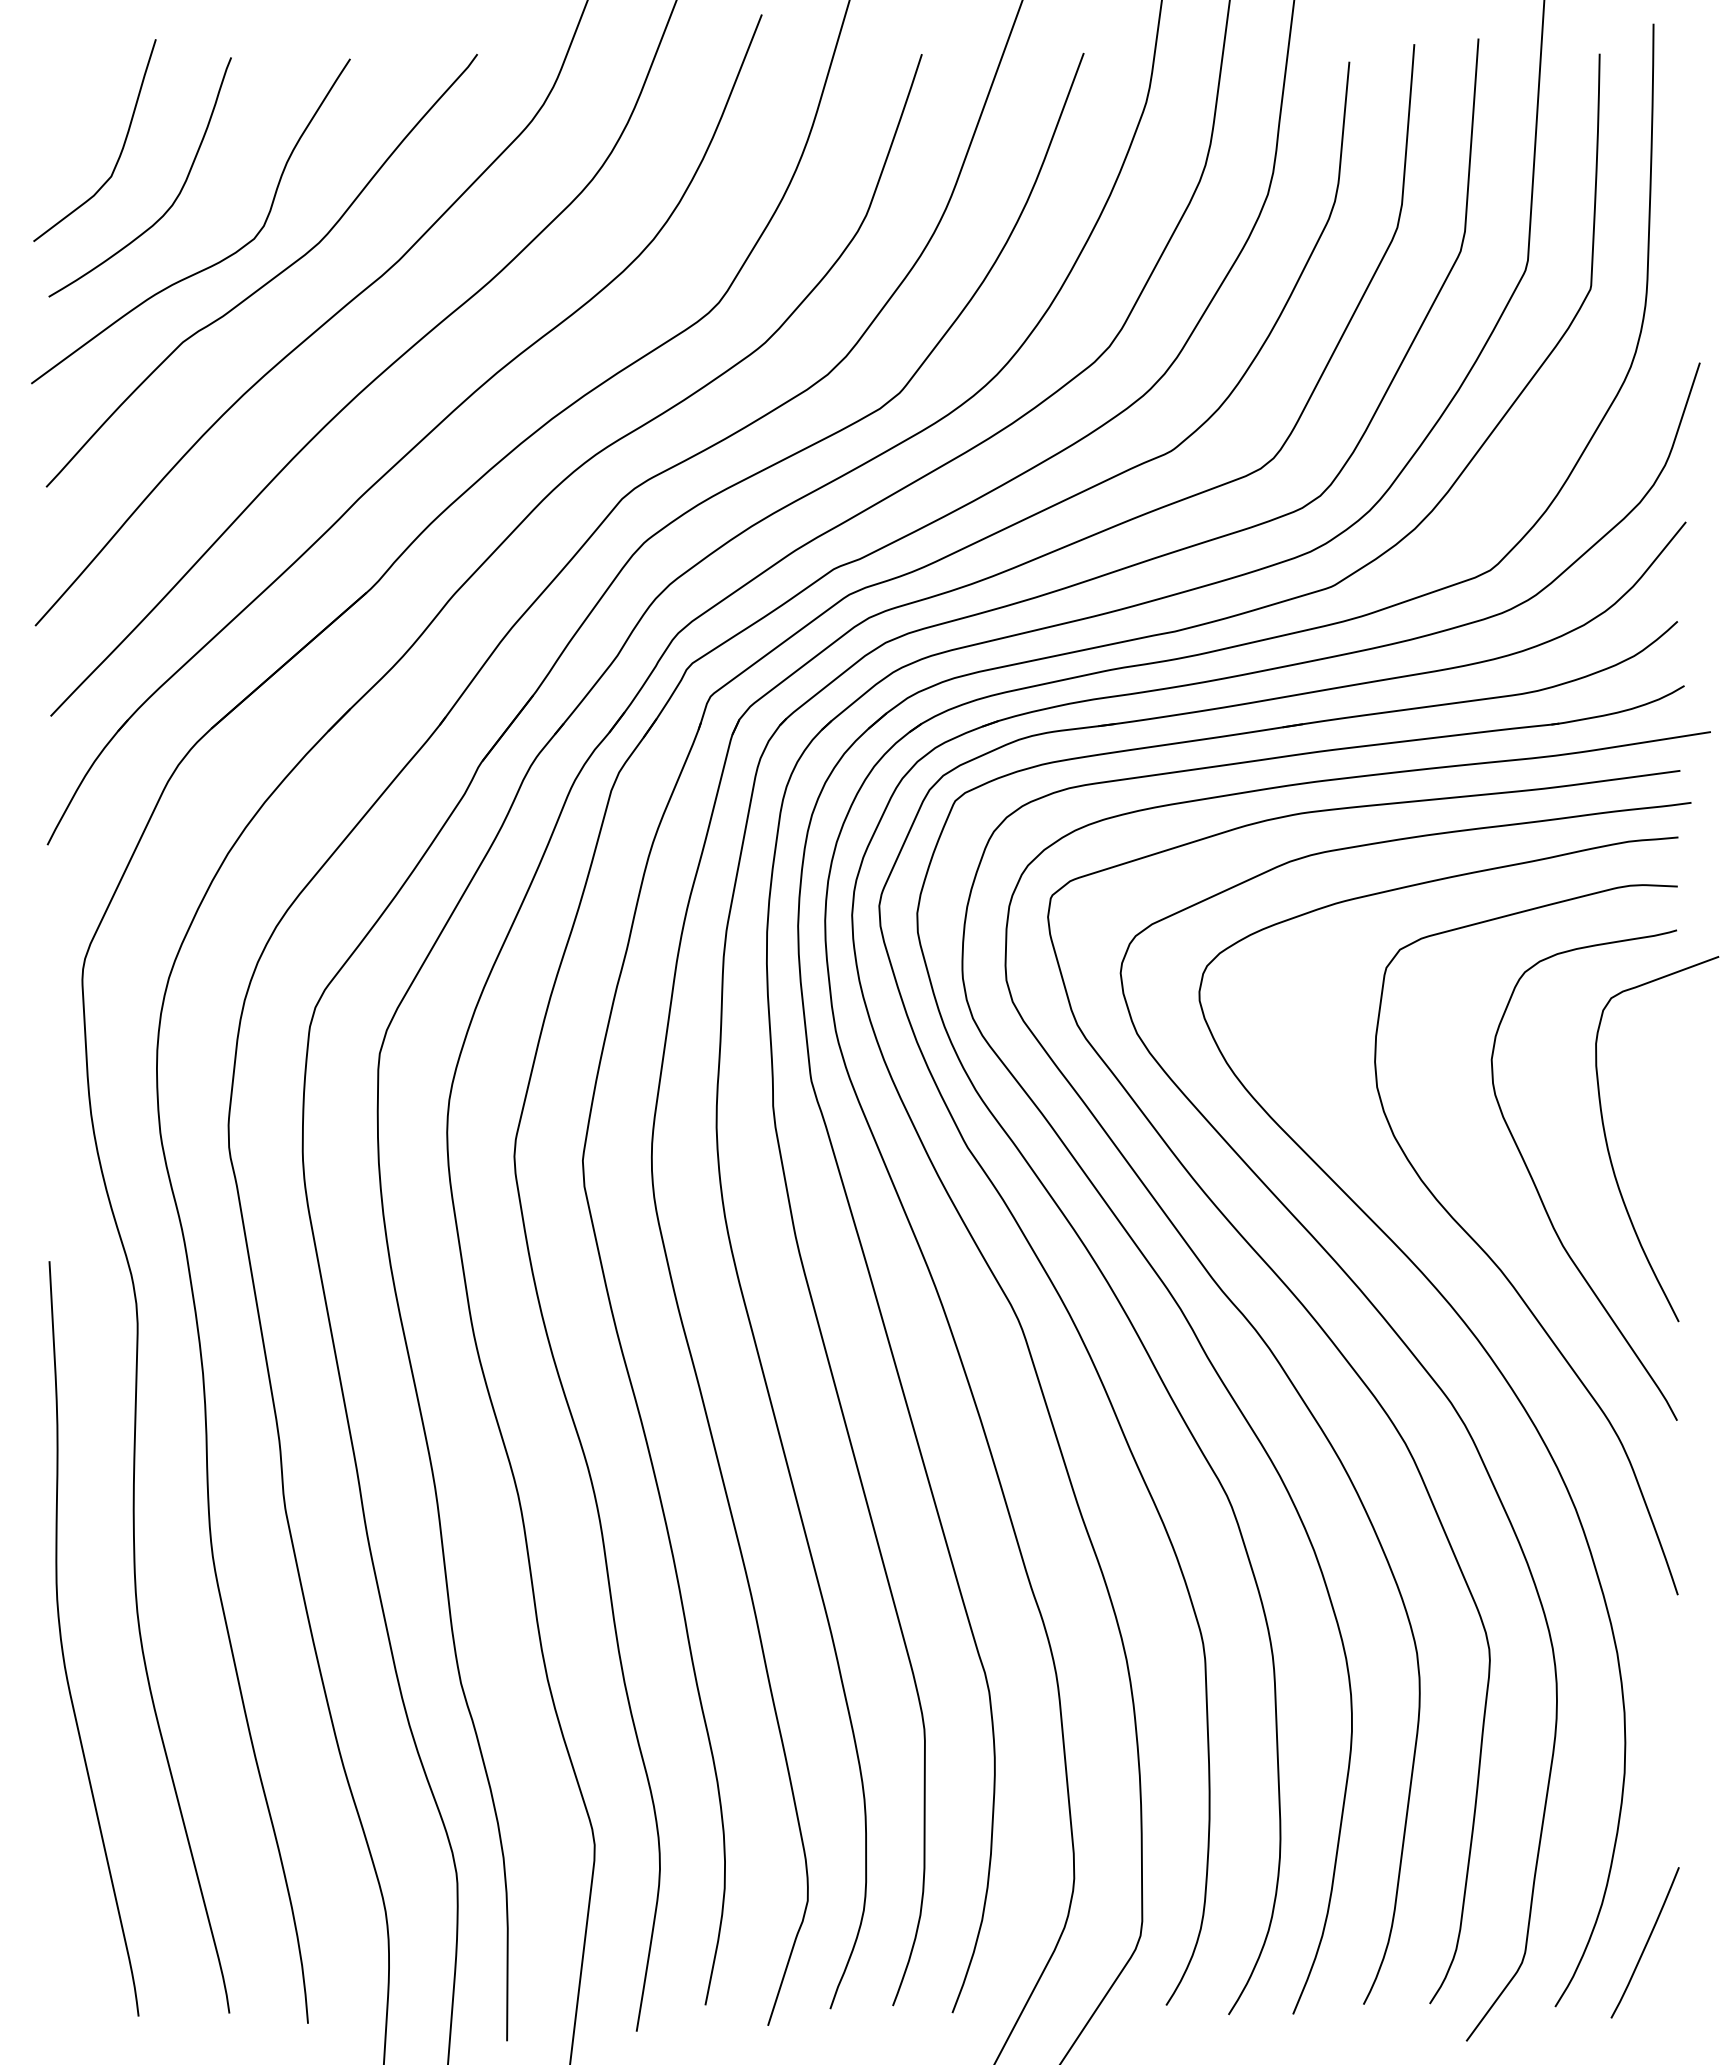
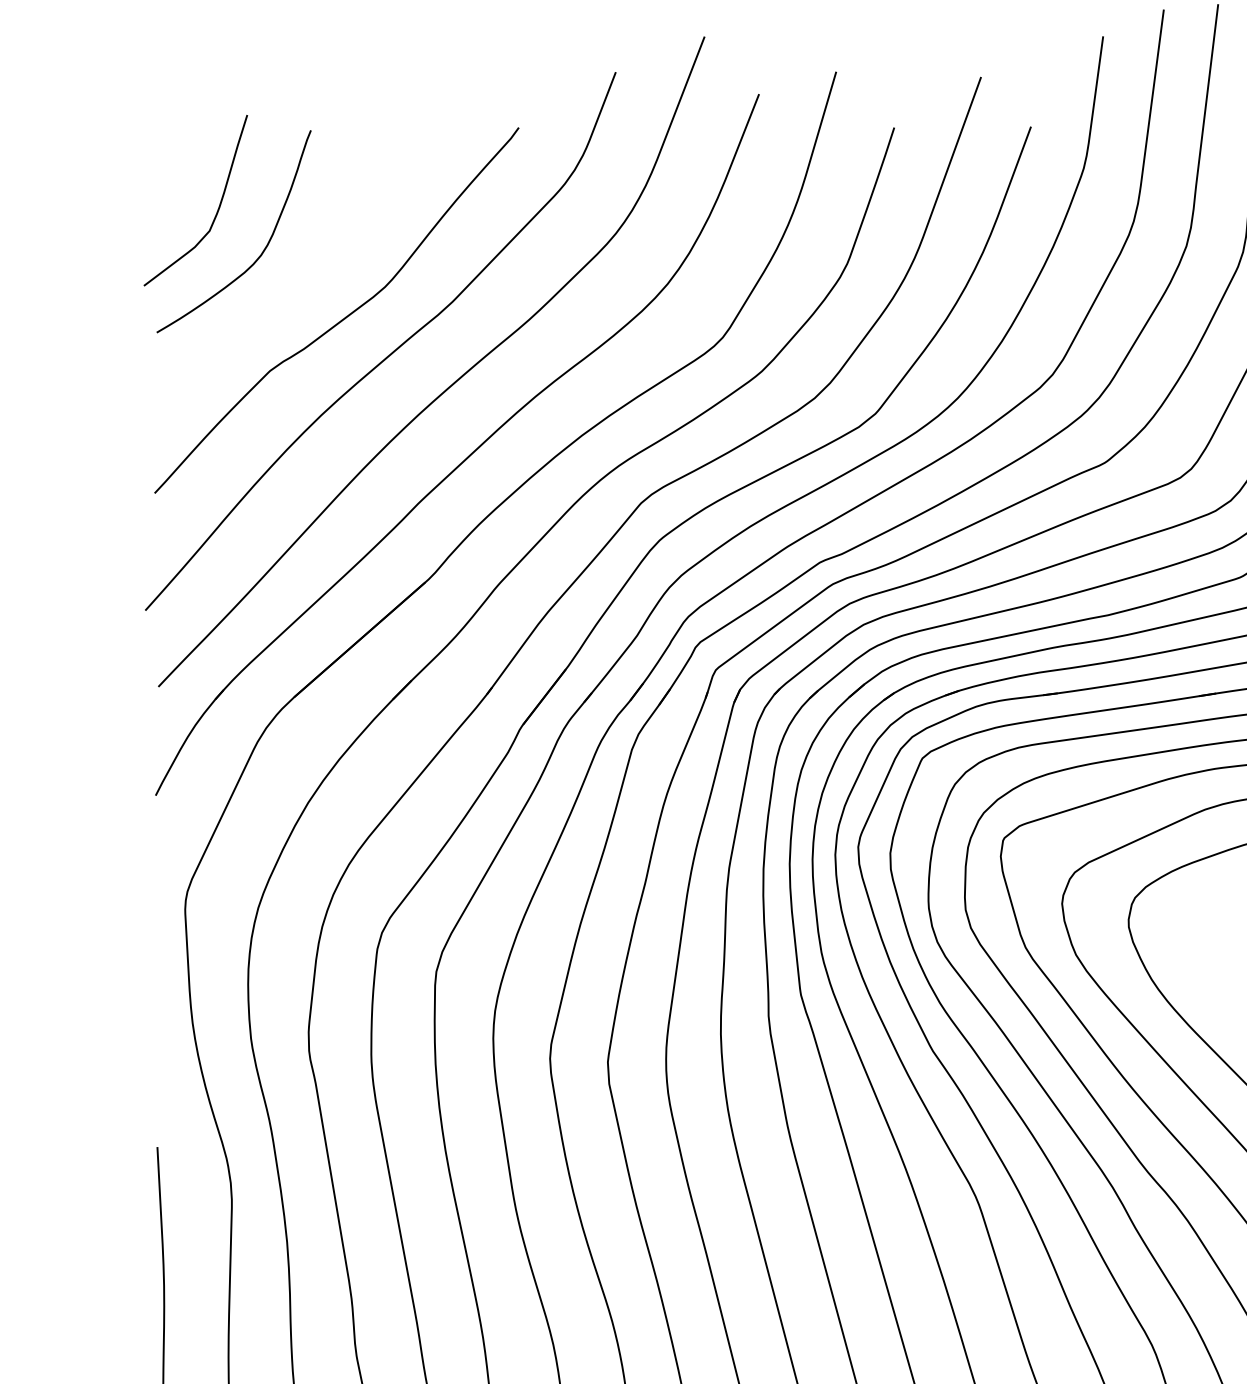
curve: (212, 264) -> (295, 305), removed

